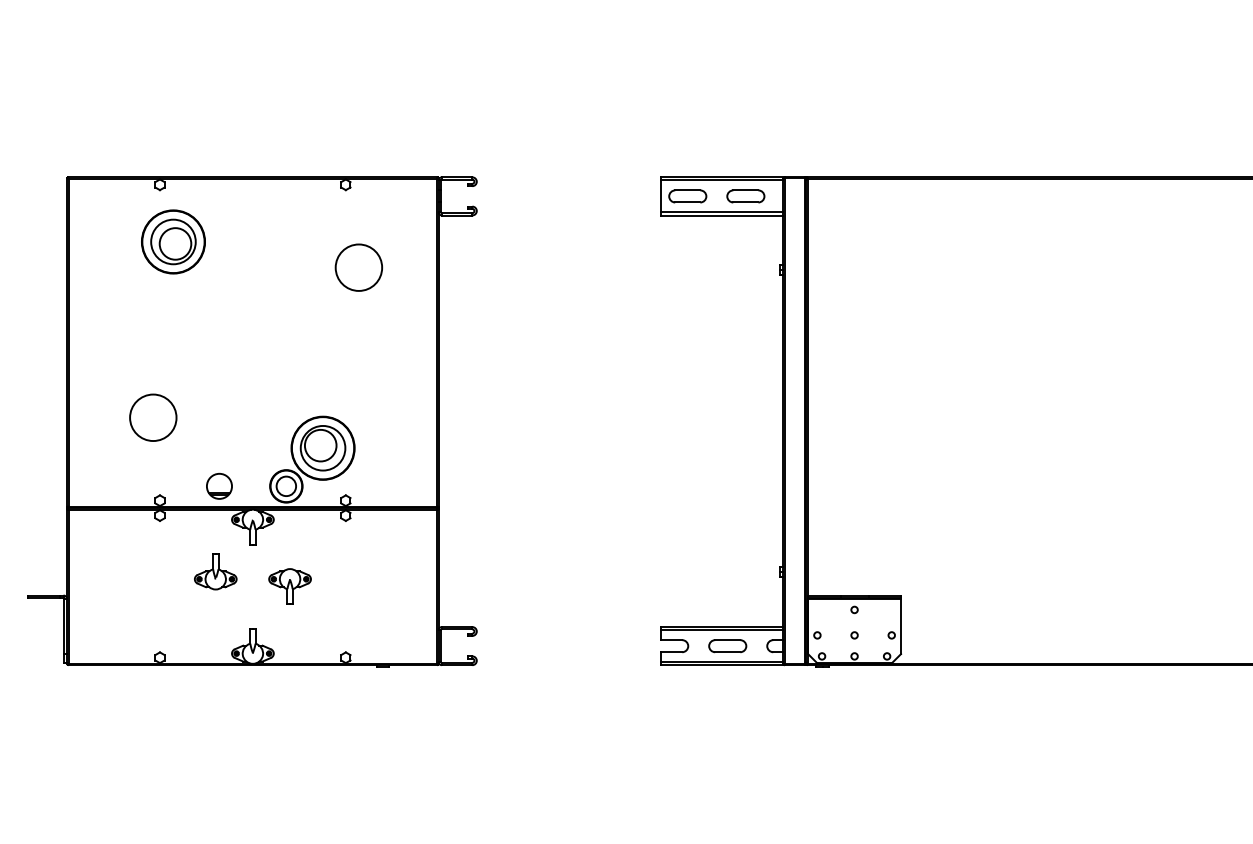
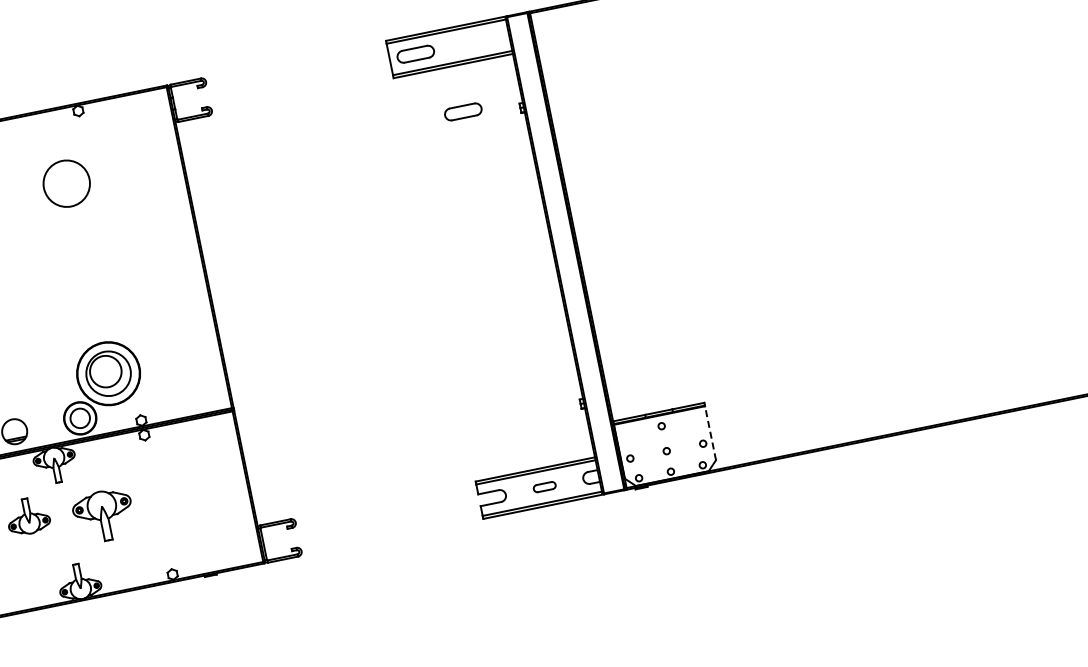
part: (745, 196) -> (462, 112), moved
circle: (358, 267) -> (66, 183), moved
part: (289, 586) -> (103, 515), size x1.4
line: (901, 626) -> (710, 433), solid -> dashed
part: (727, 646) -> (544, 487), size x0.6

